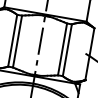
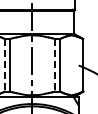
line: (12, 40) -> (4, 65), solid -> dashed
line: (62, 49) -> (55, 65), solid -> dashed

